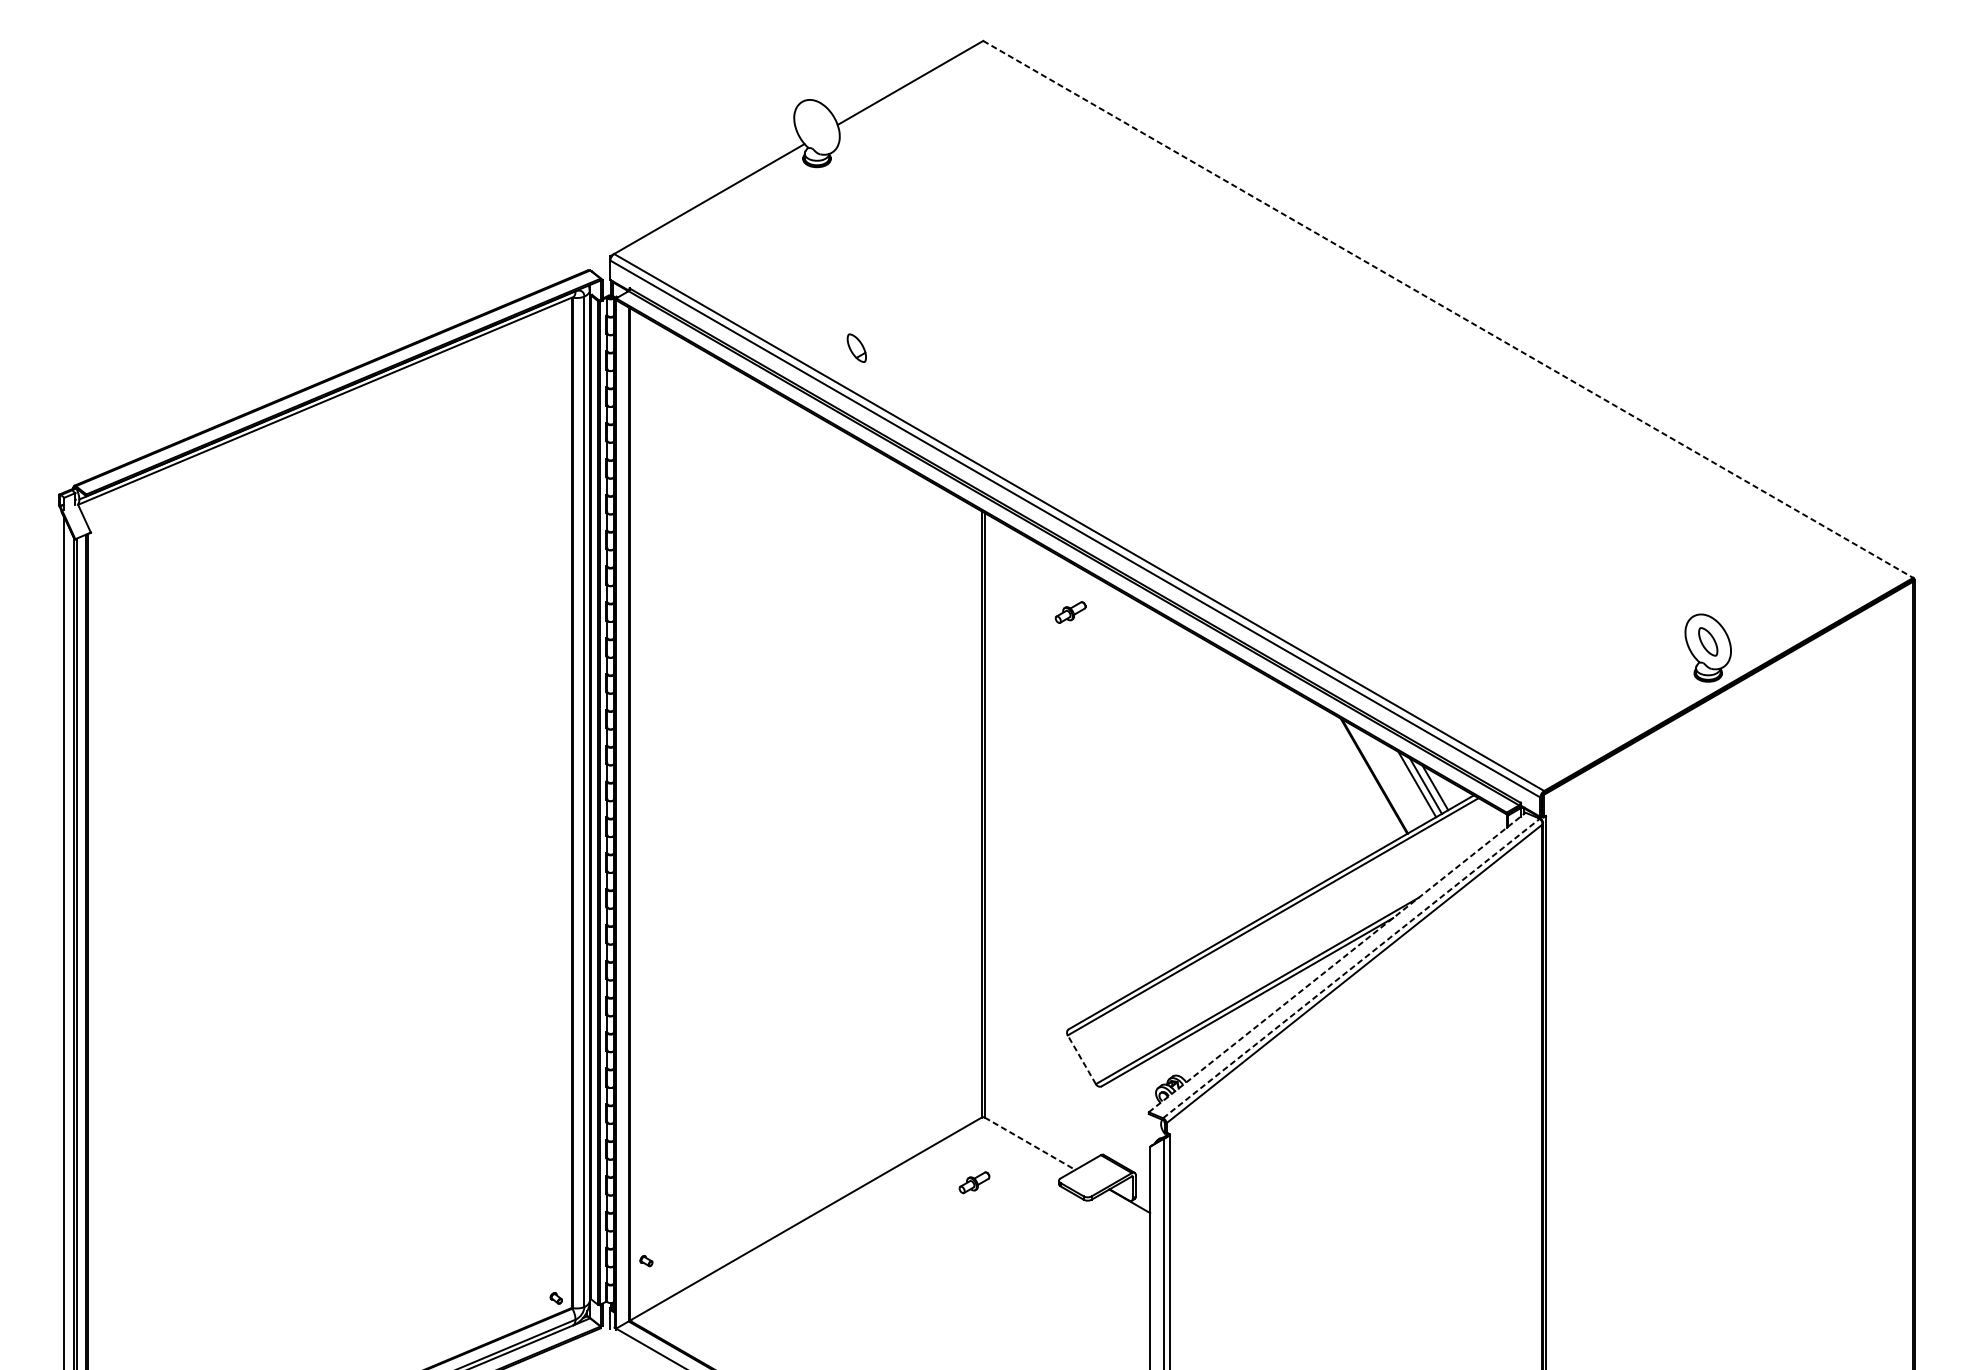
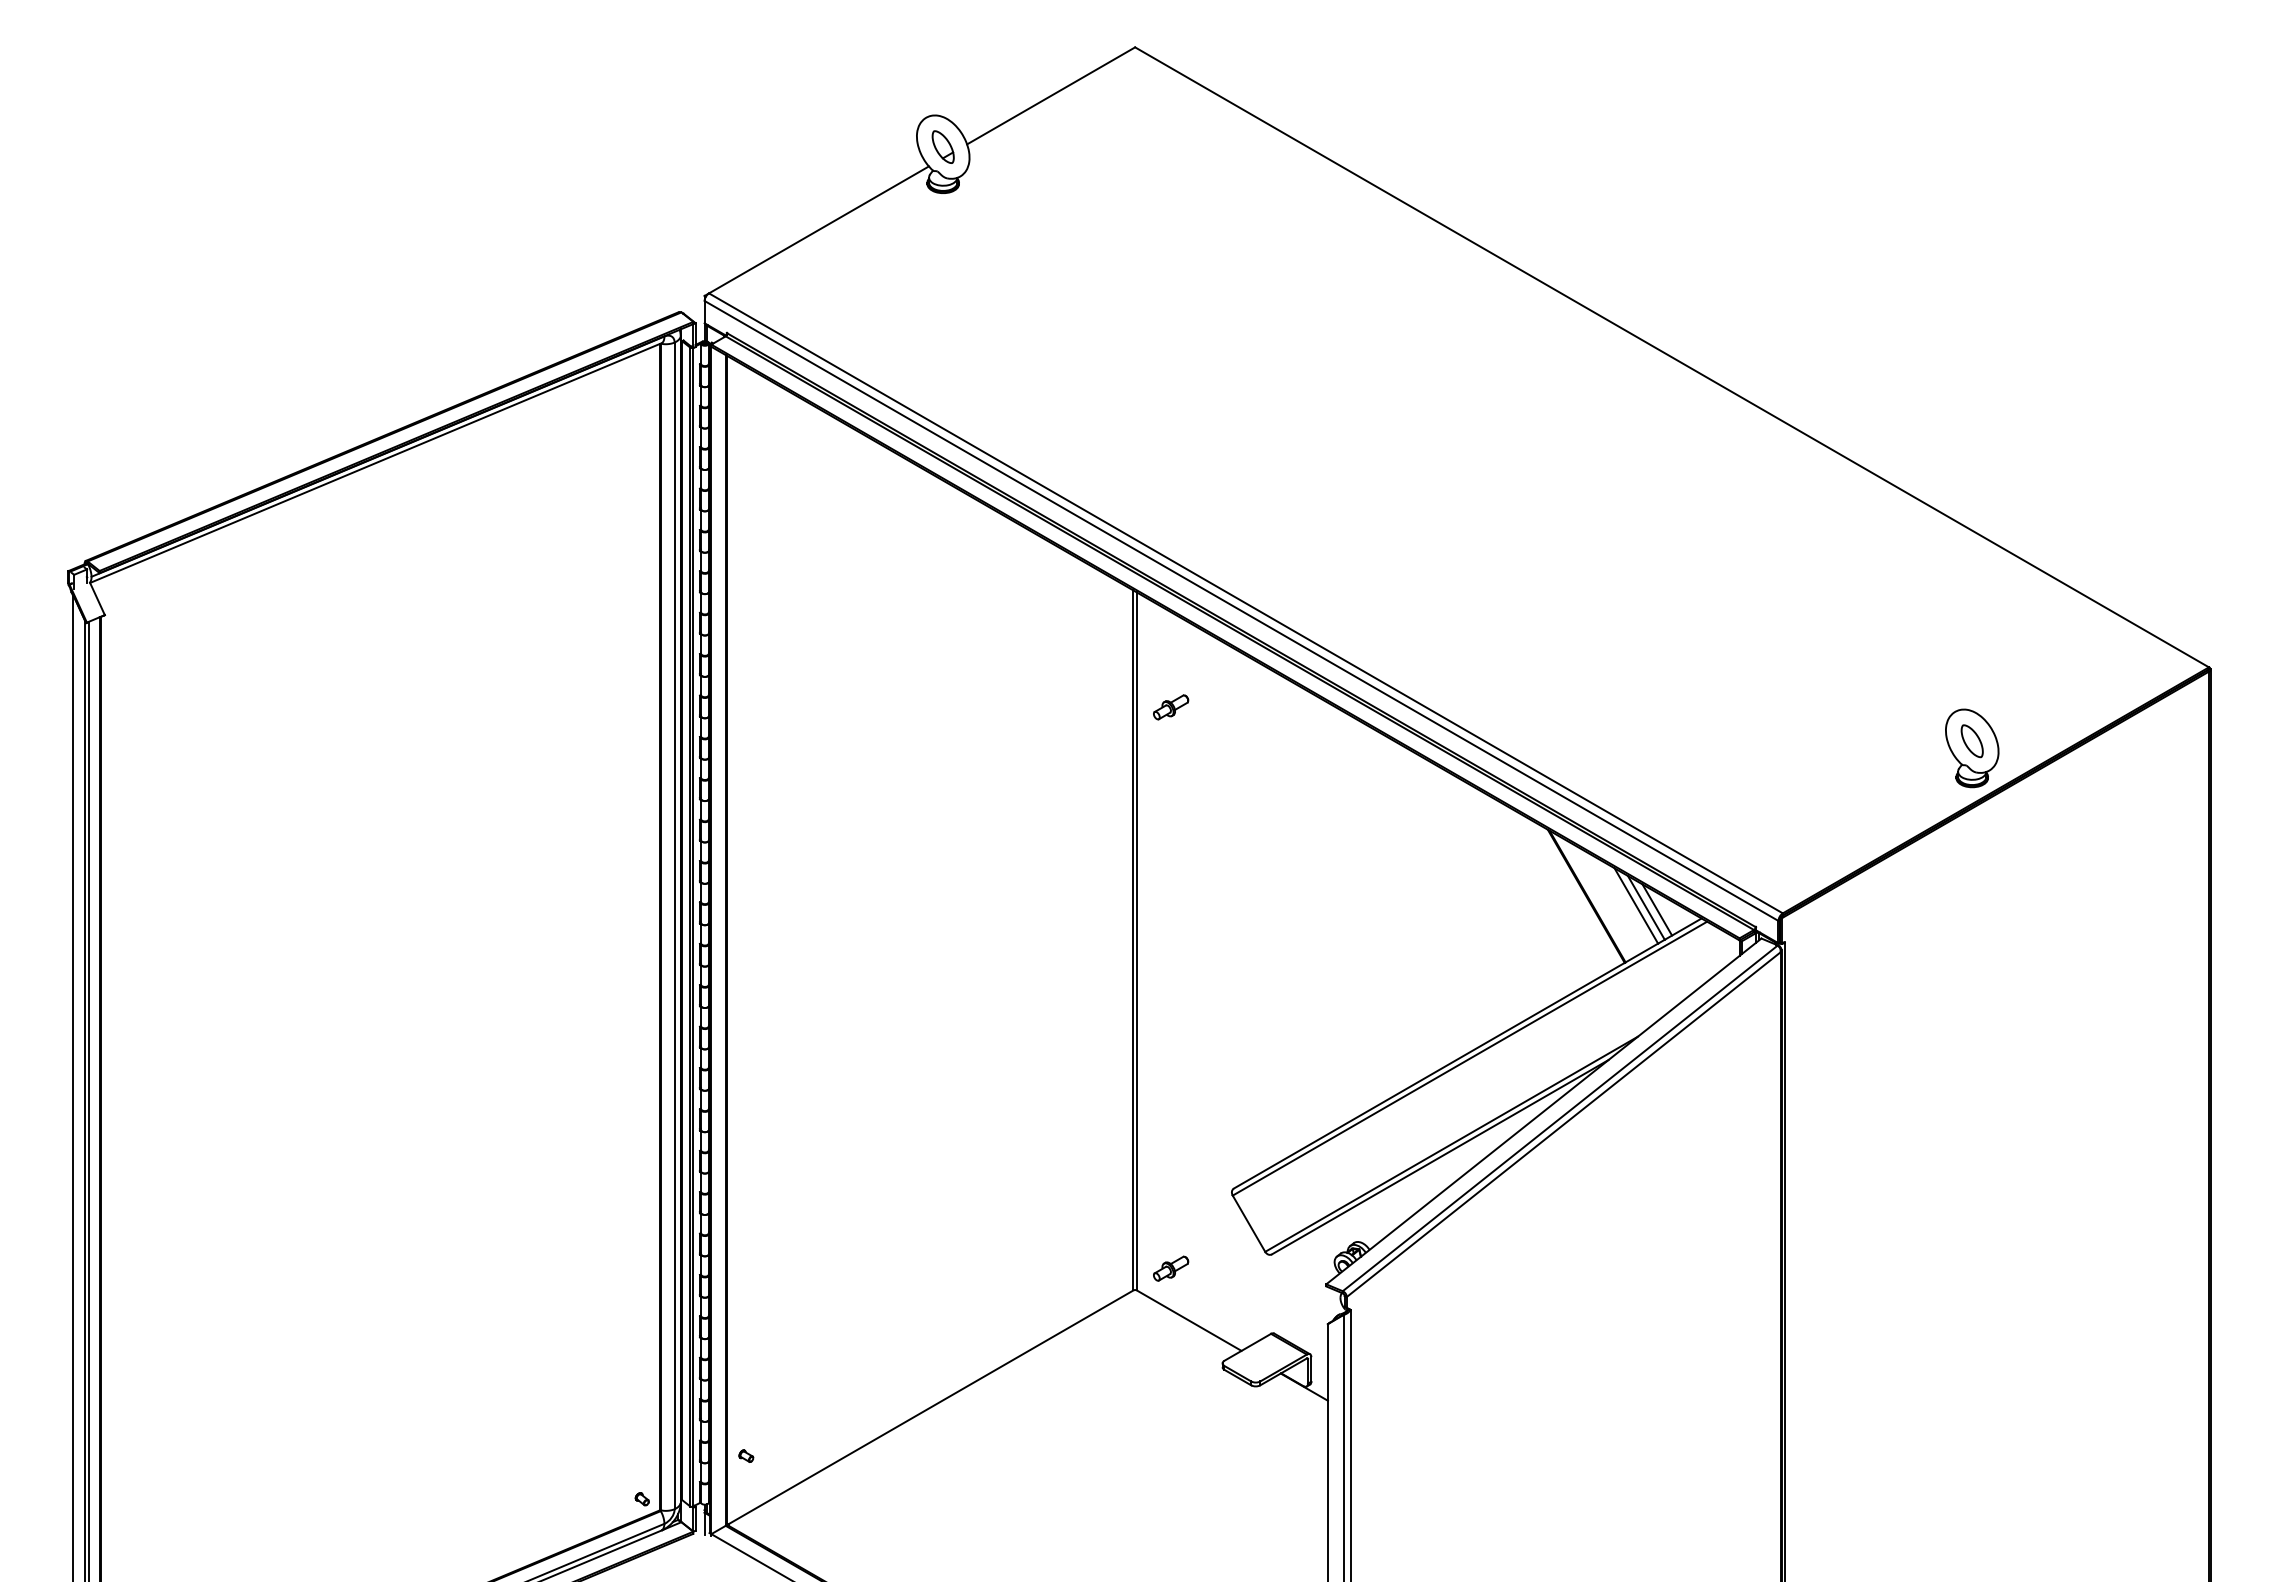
line: (1448, 309) -> (1672, 357), dashed -> solid
part: (856, 347) -> (942, 146), moved
part: (1071, 612) -> (1171, 707), moved
line: (1336, 962) -> (1543, 1111), dashed -> solid
line: (1351, 968) -> (1560, 1118), dashed -> solid
line: (1081, 1059) -> (1248, 1223), dashed -> solid
line: (1030, 1143) -> (1189, 1320), dashed -> solid
part: (974, 1182) -> (1171, 1268), moved

